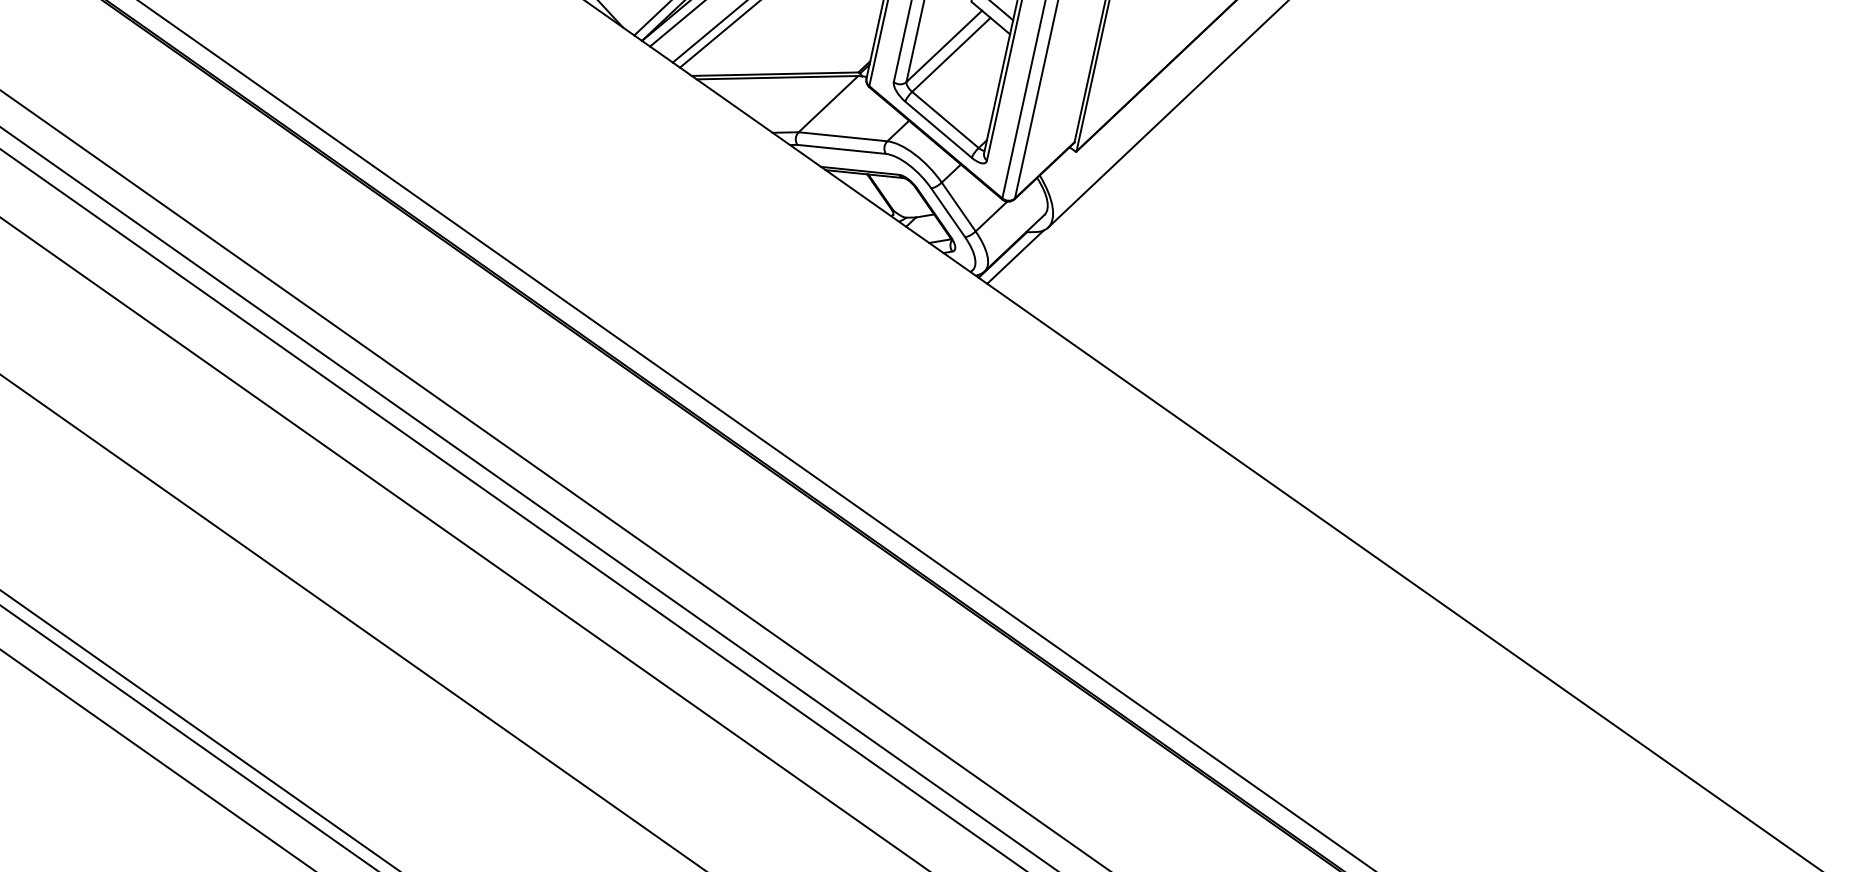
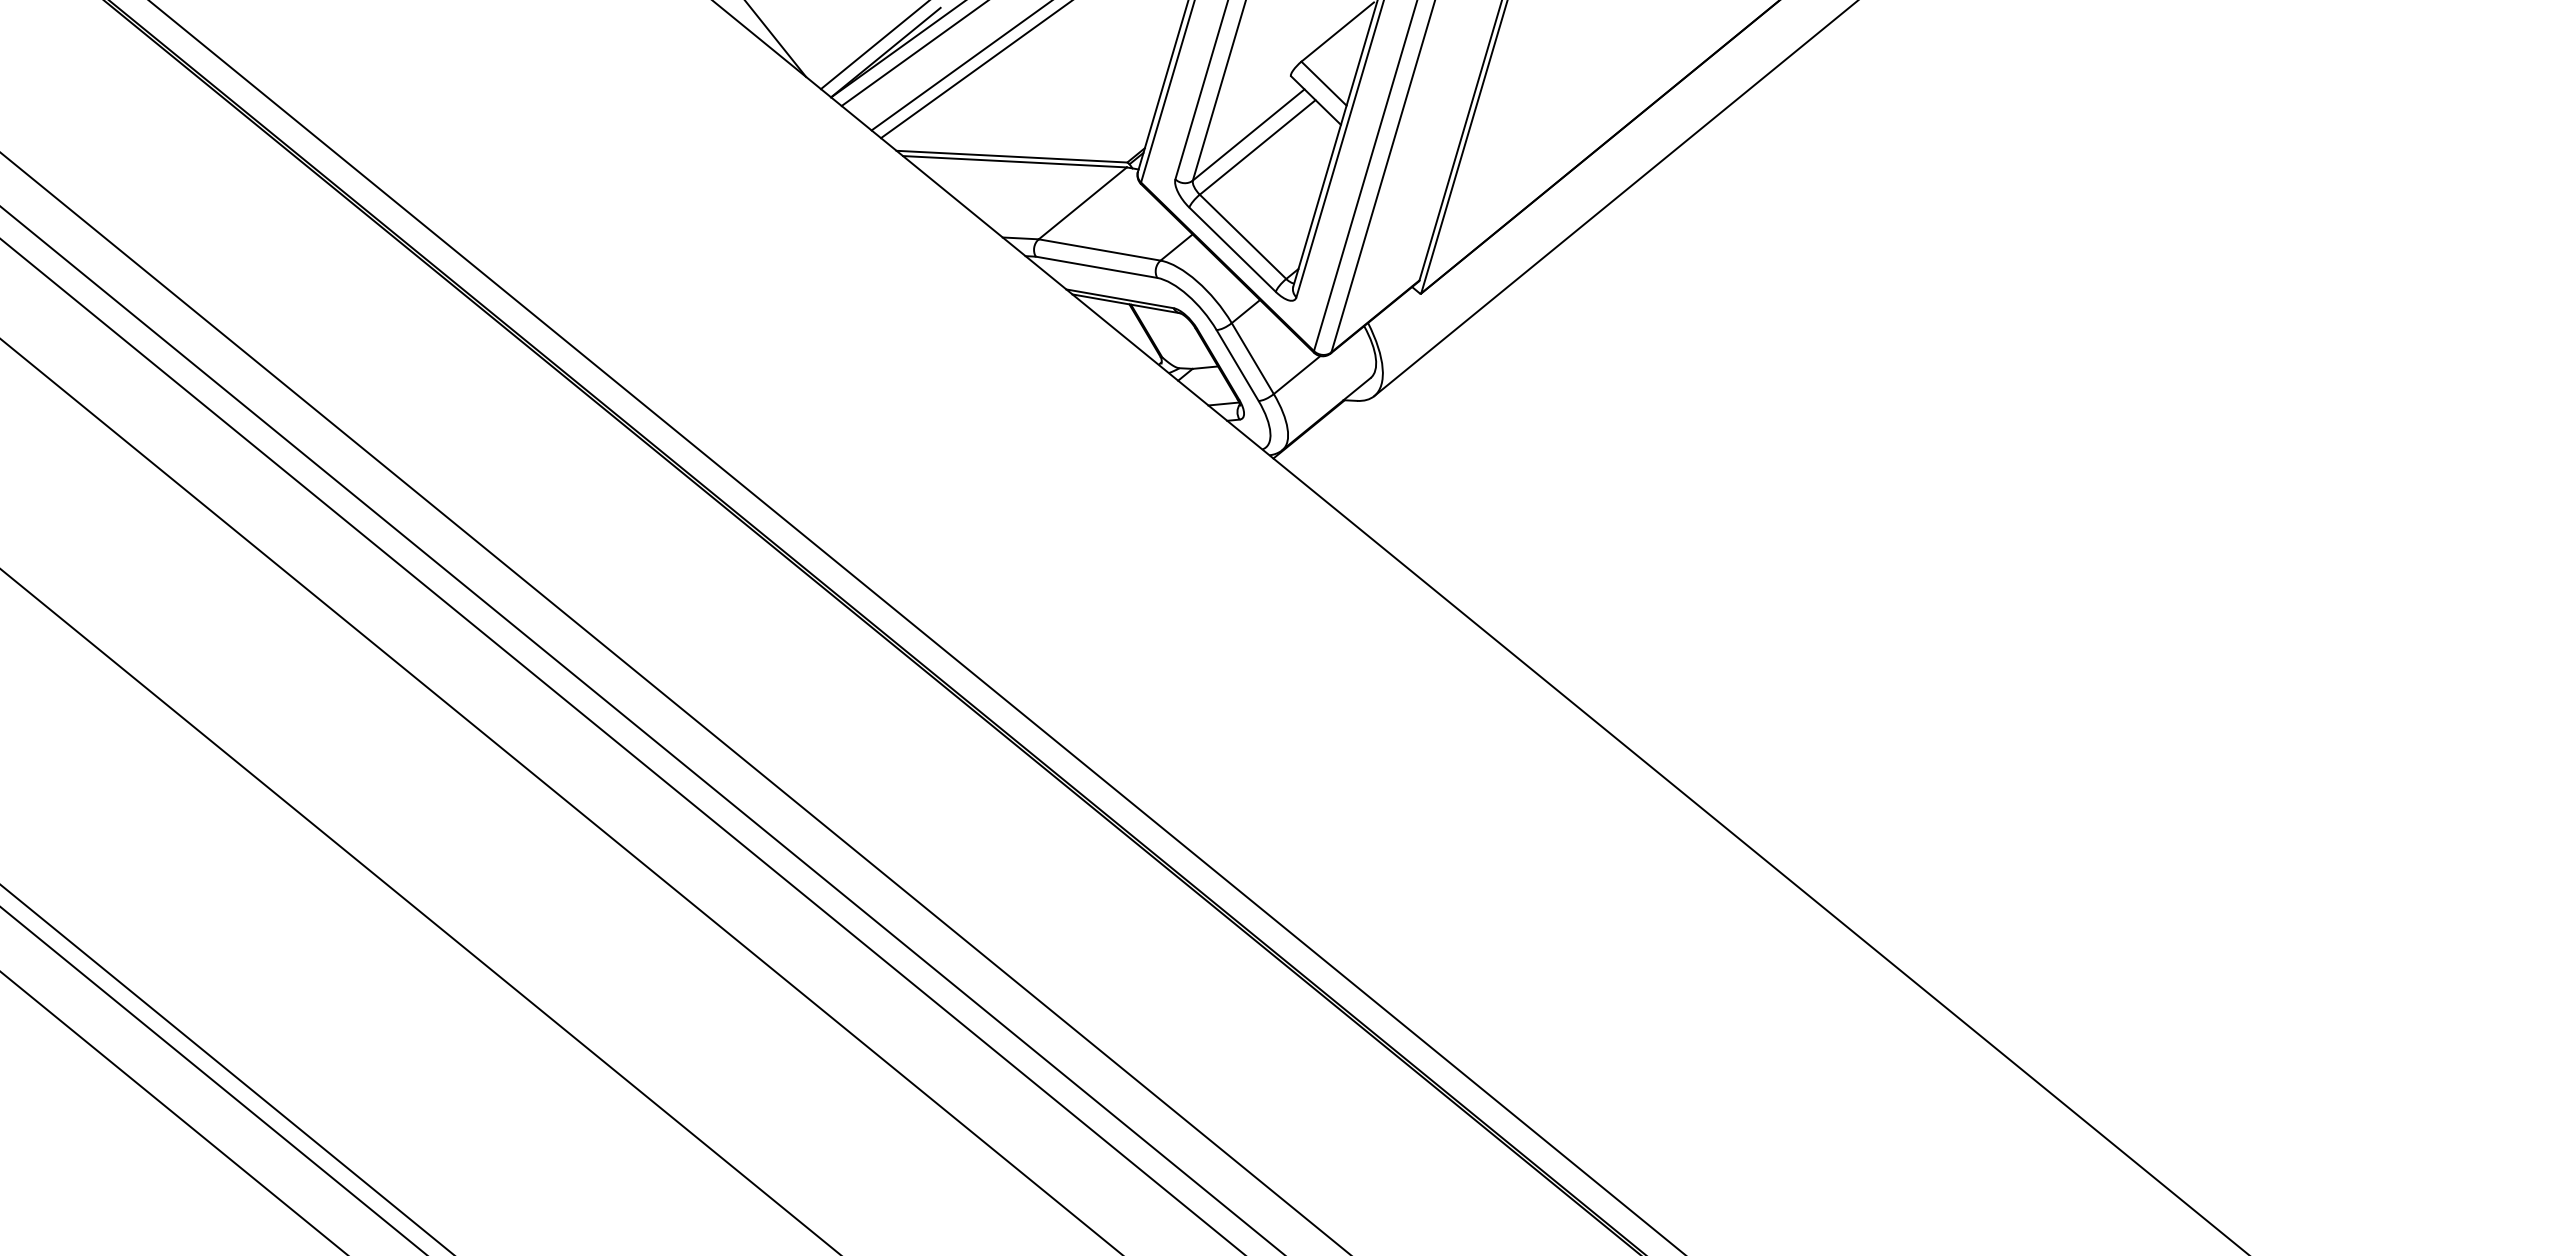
line: (1014, 257) -> (1325, 433), removed

